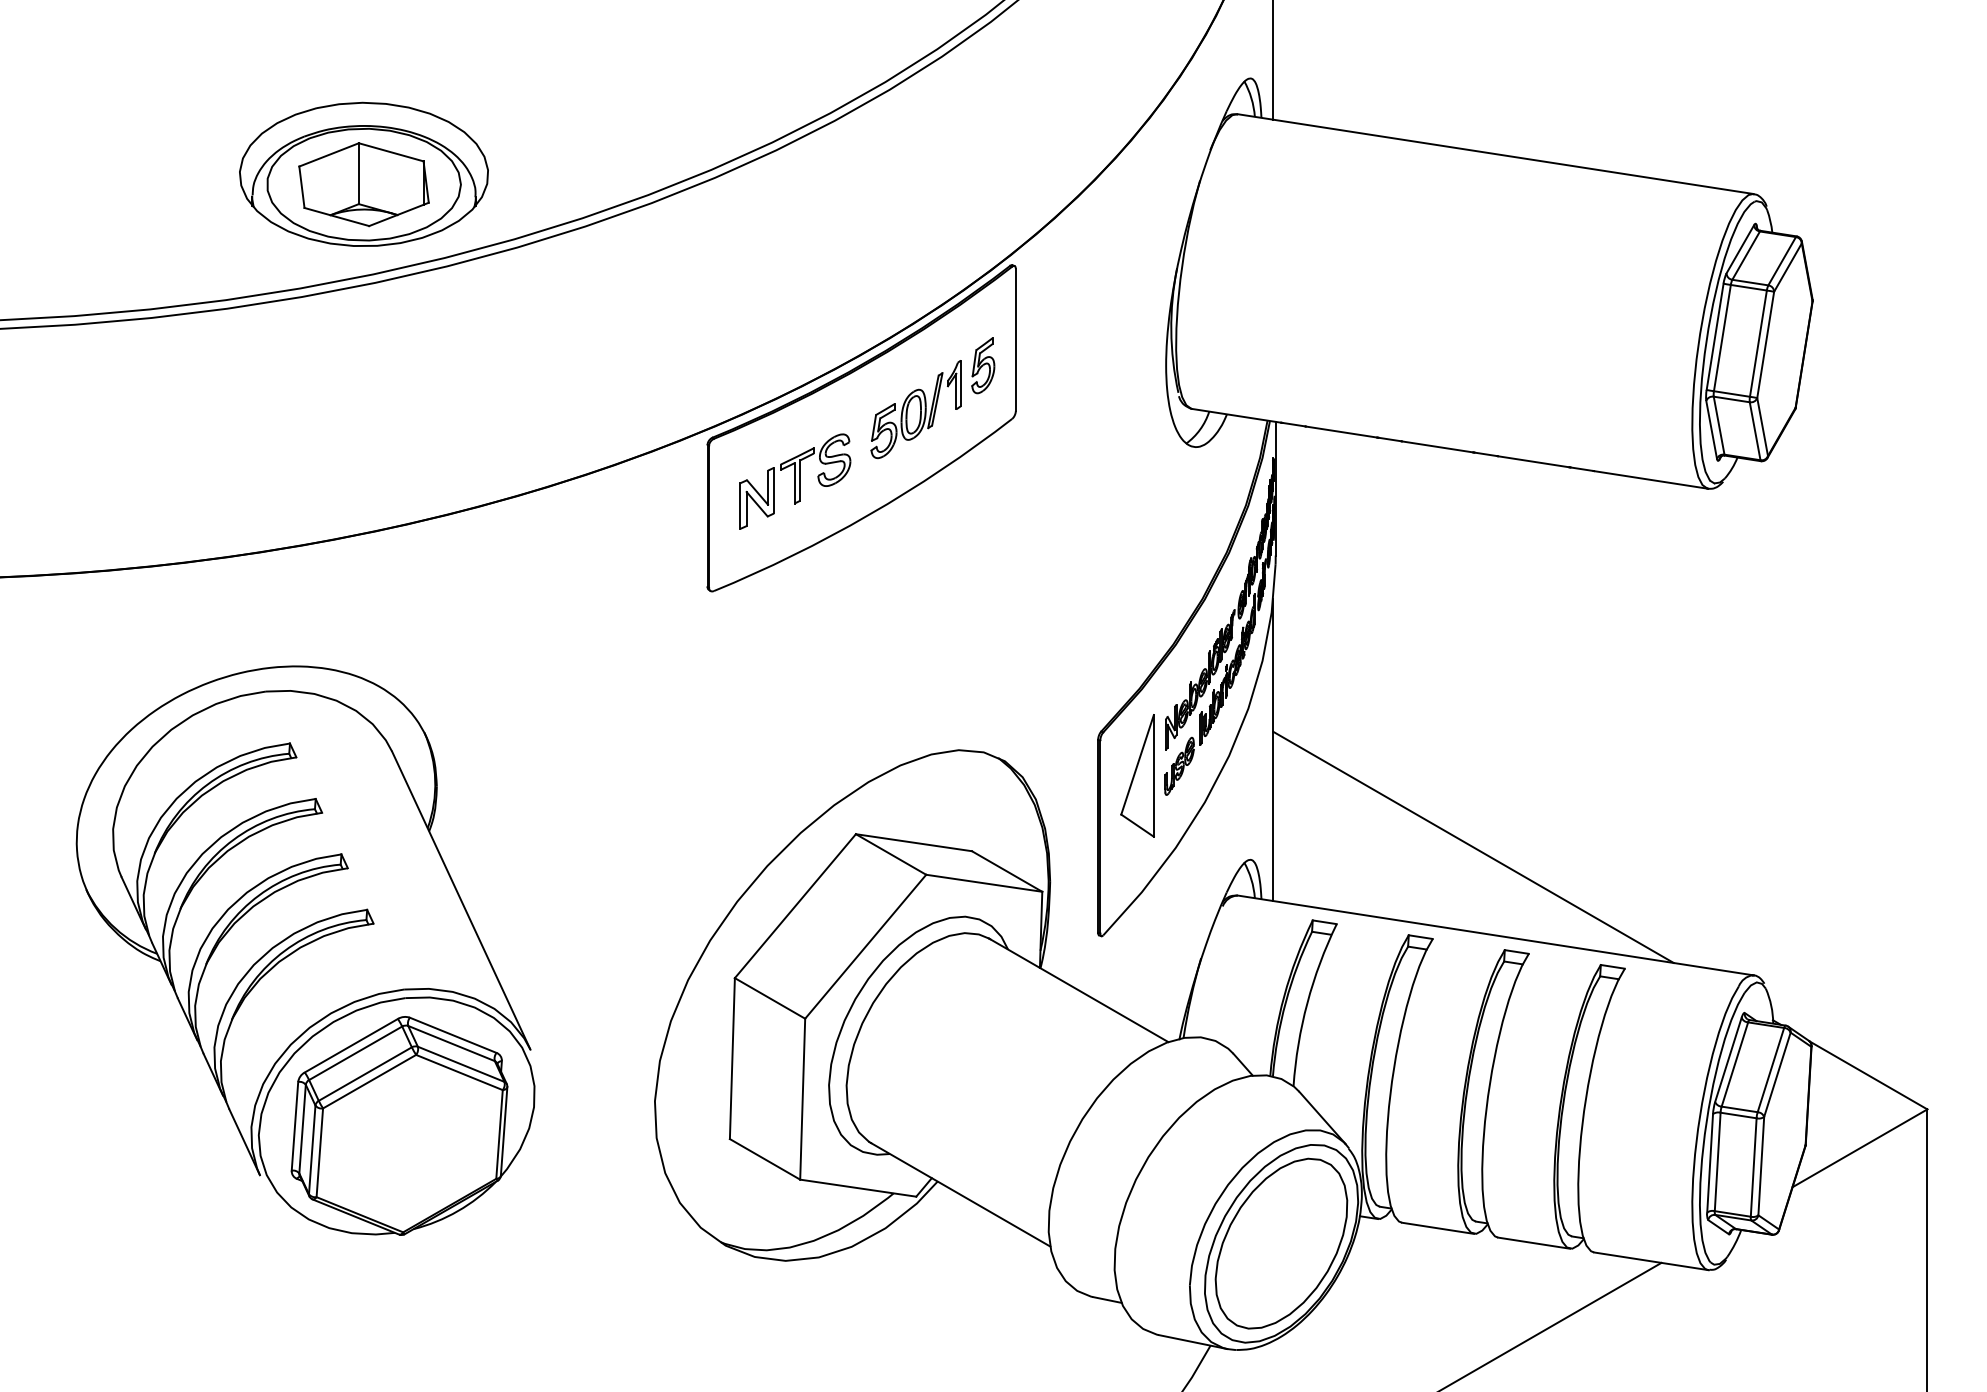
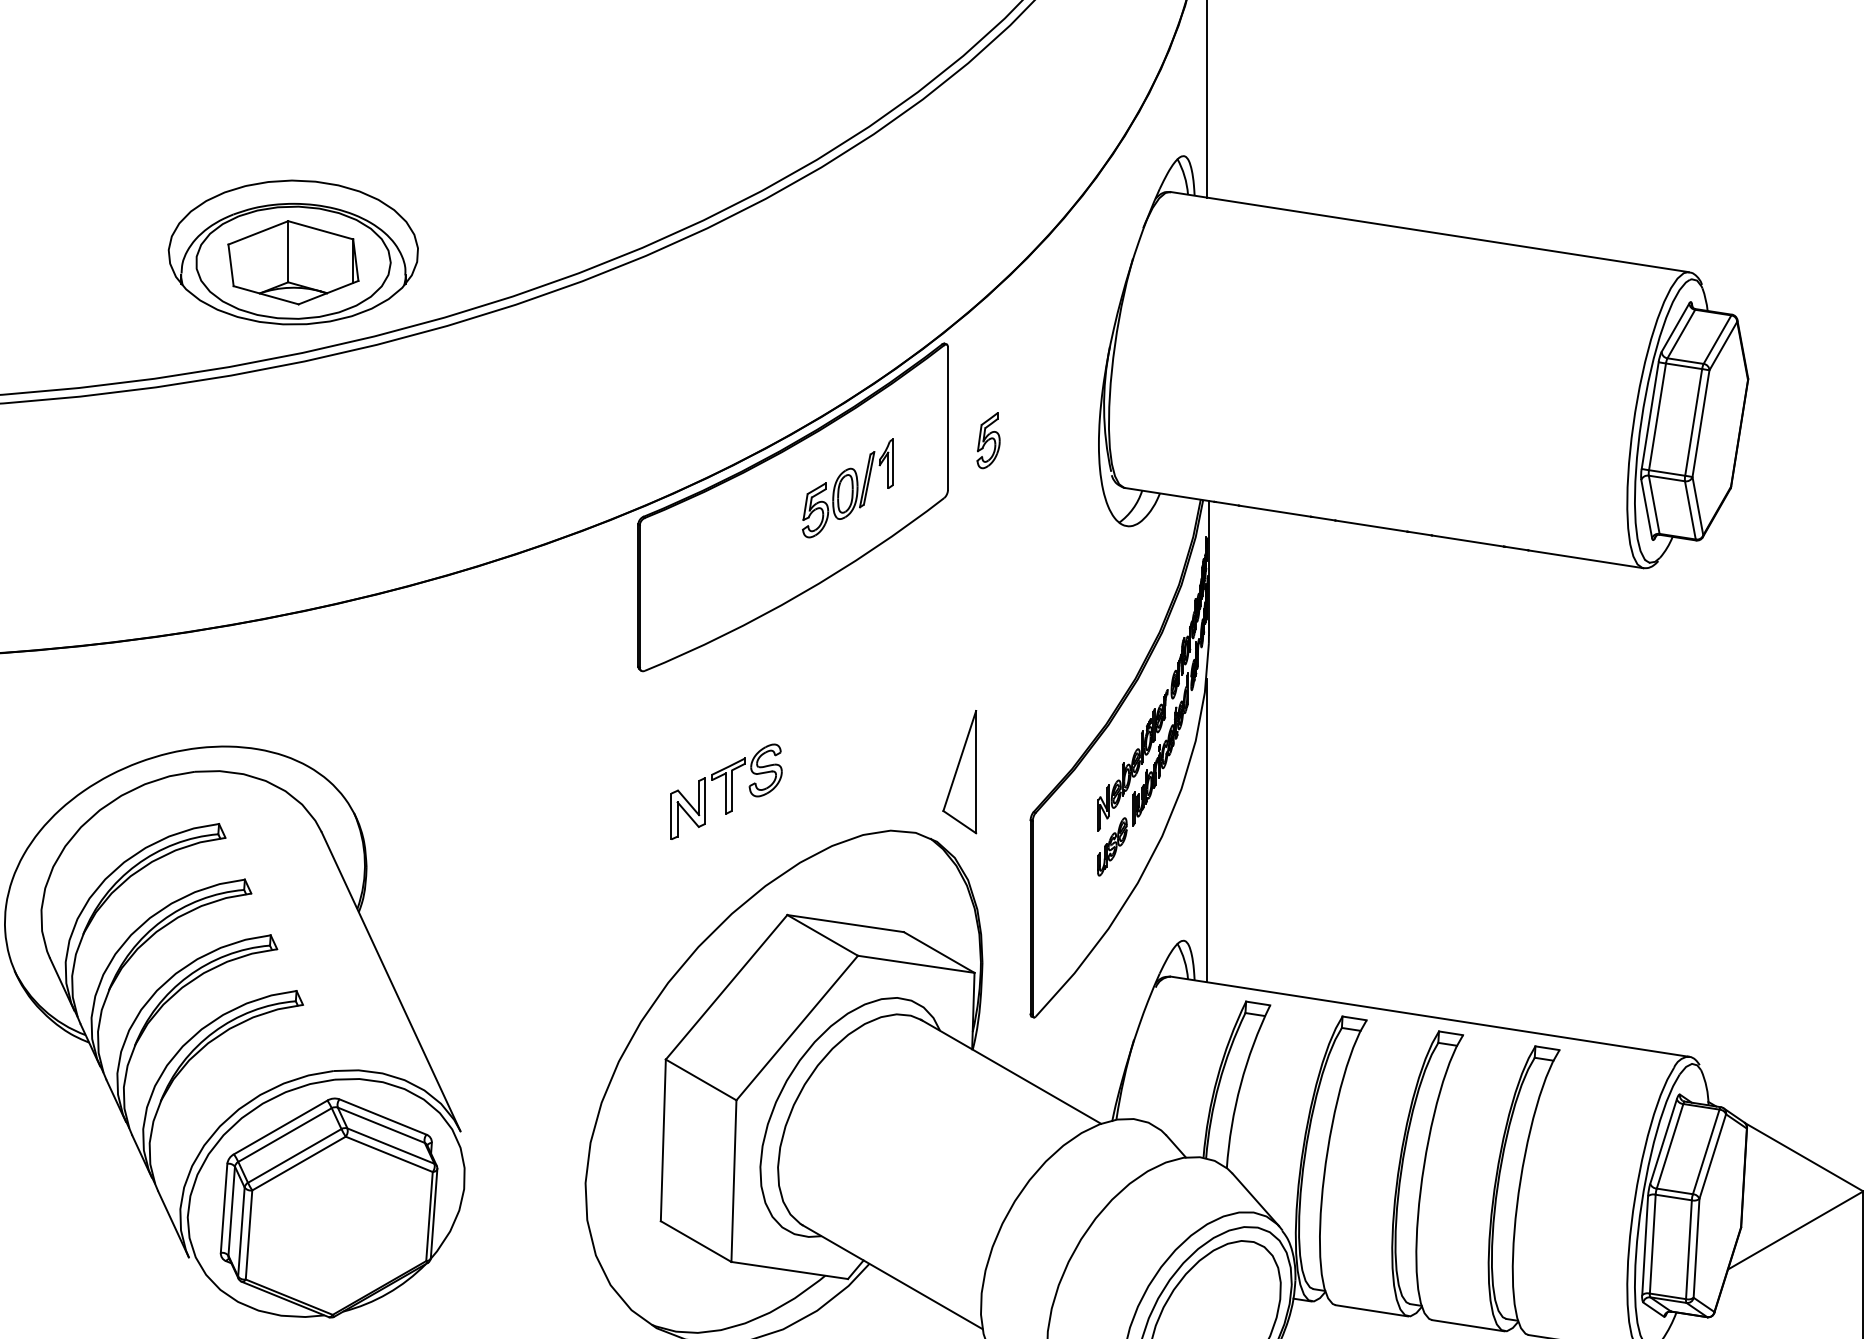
part: (983, 365) -> (988, 440), moved
part: (795, 481) -> (726, 791), moved
part: (1137, 775) -> (959, 771), moved
line: (1473, 846) -> (1407, 927), removed

